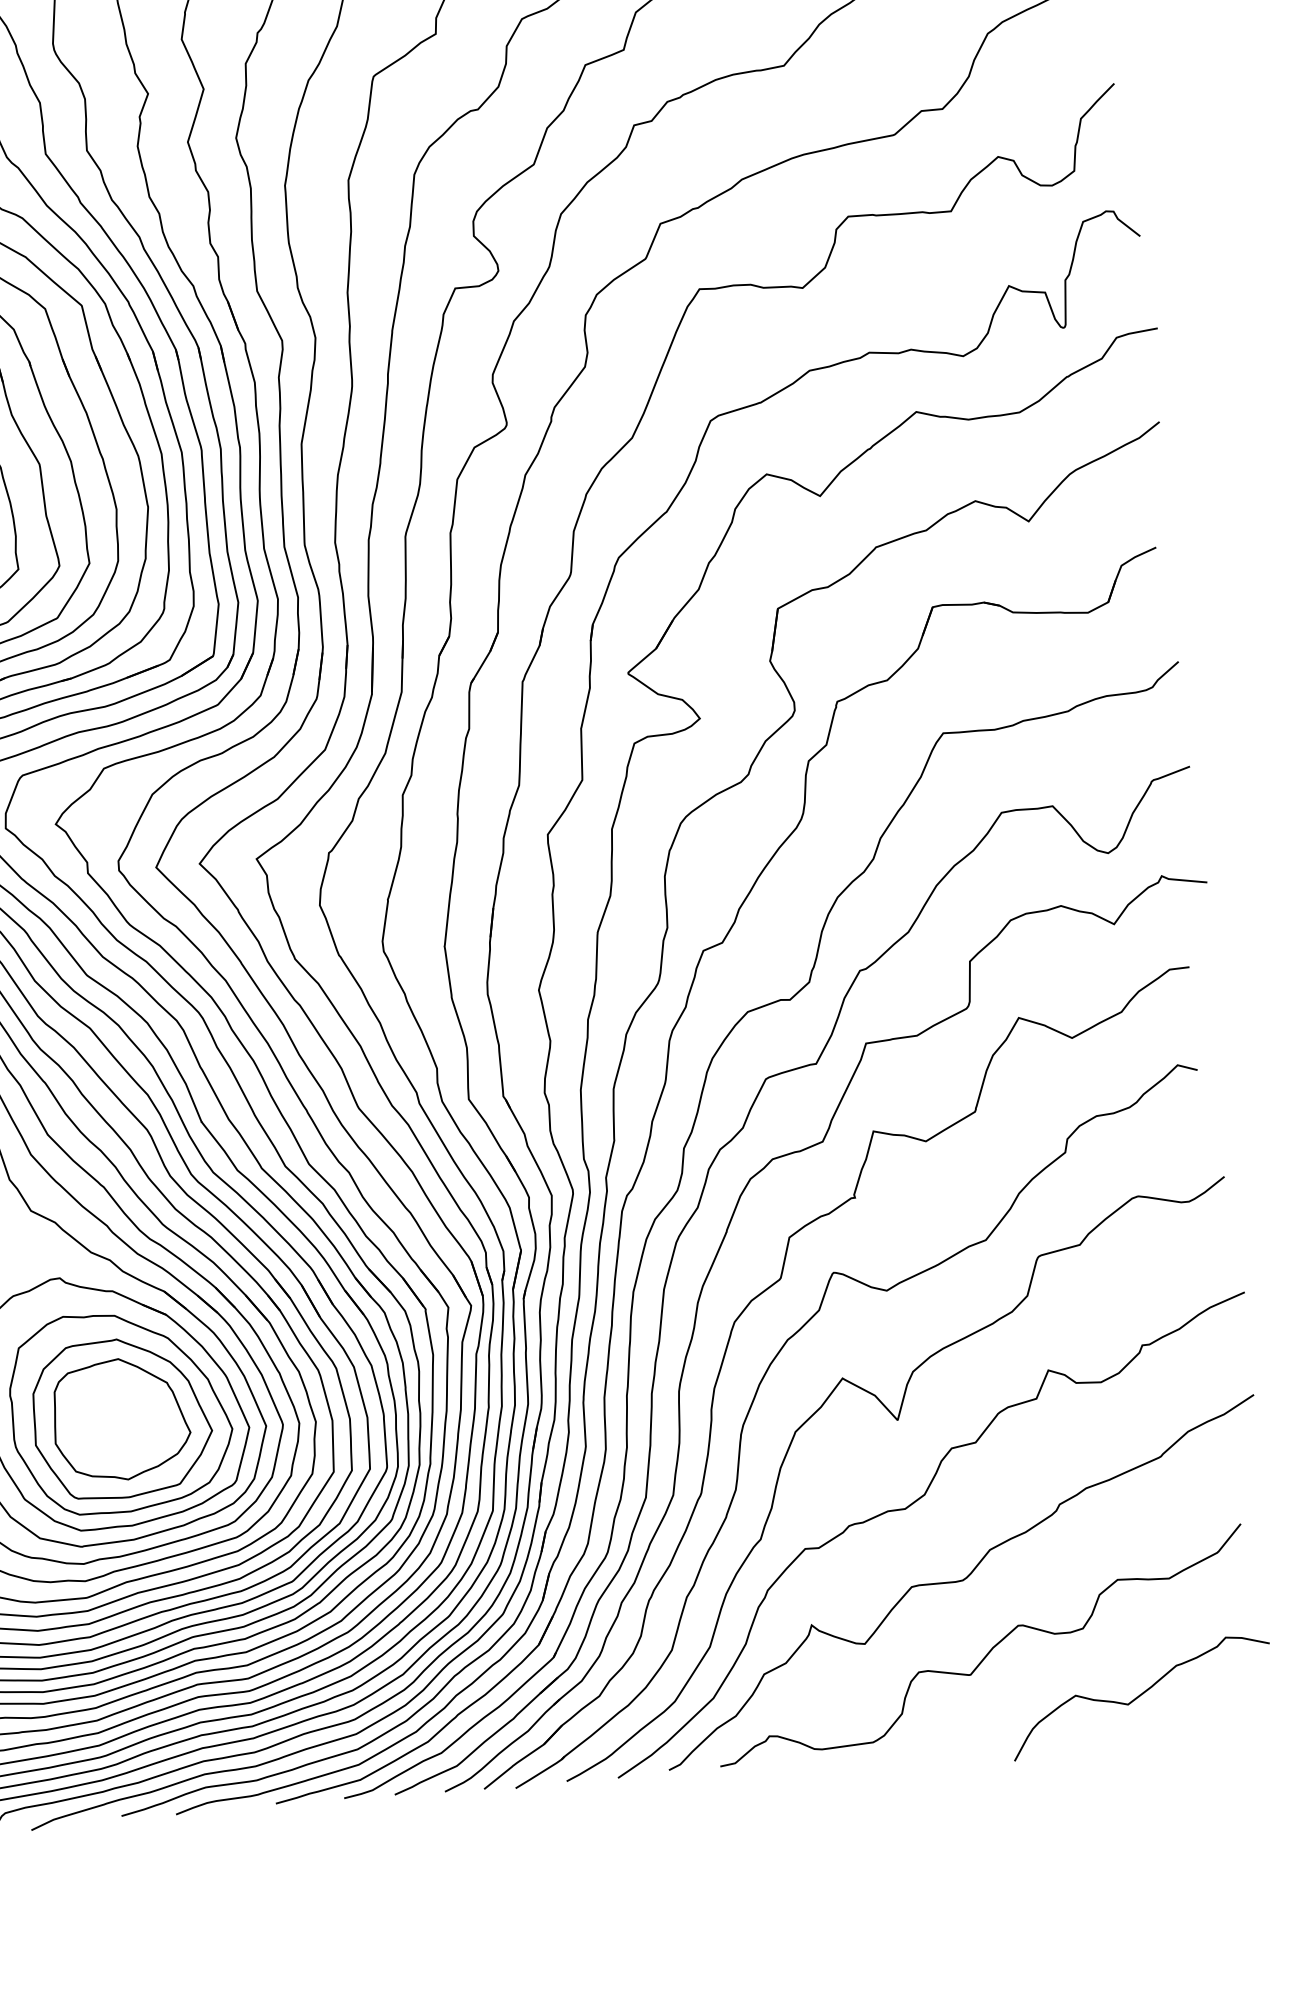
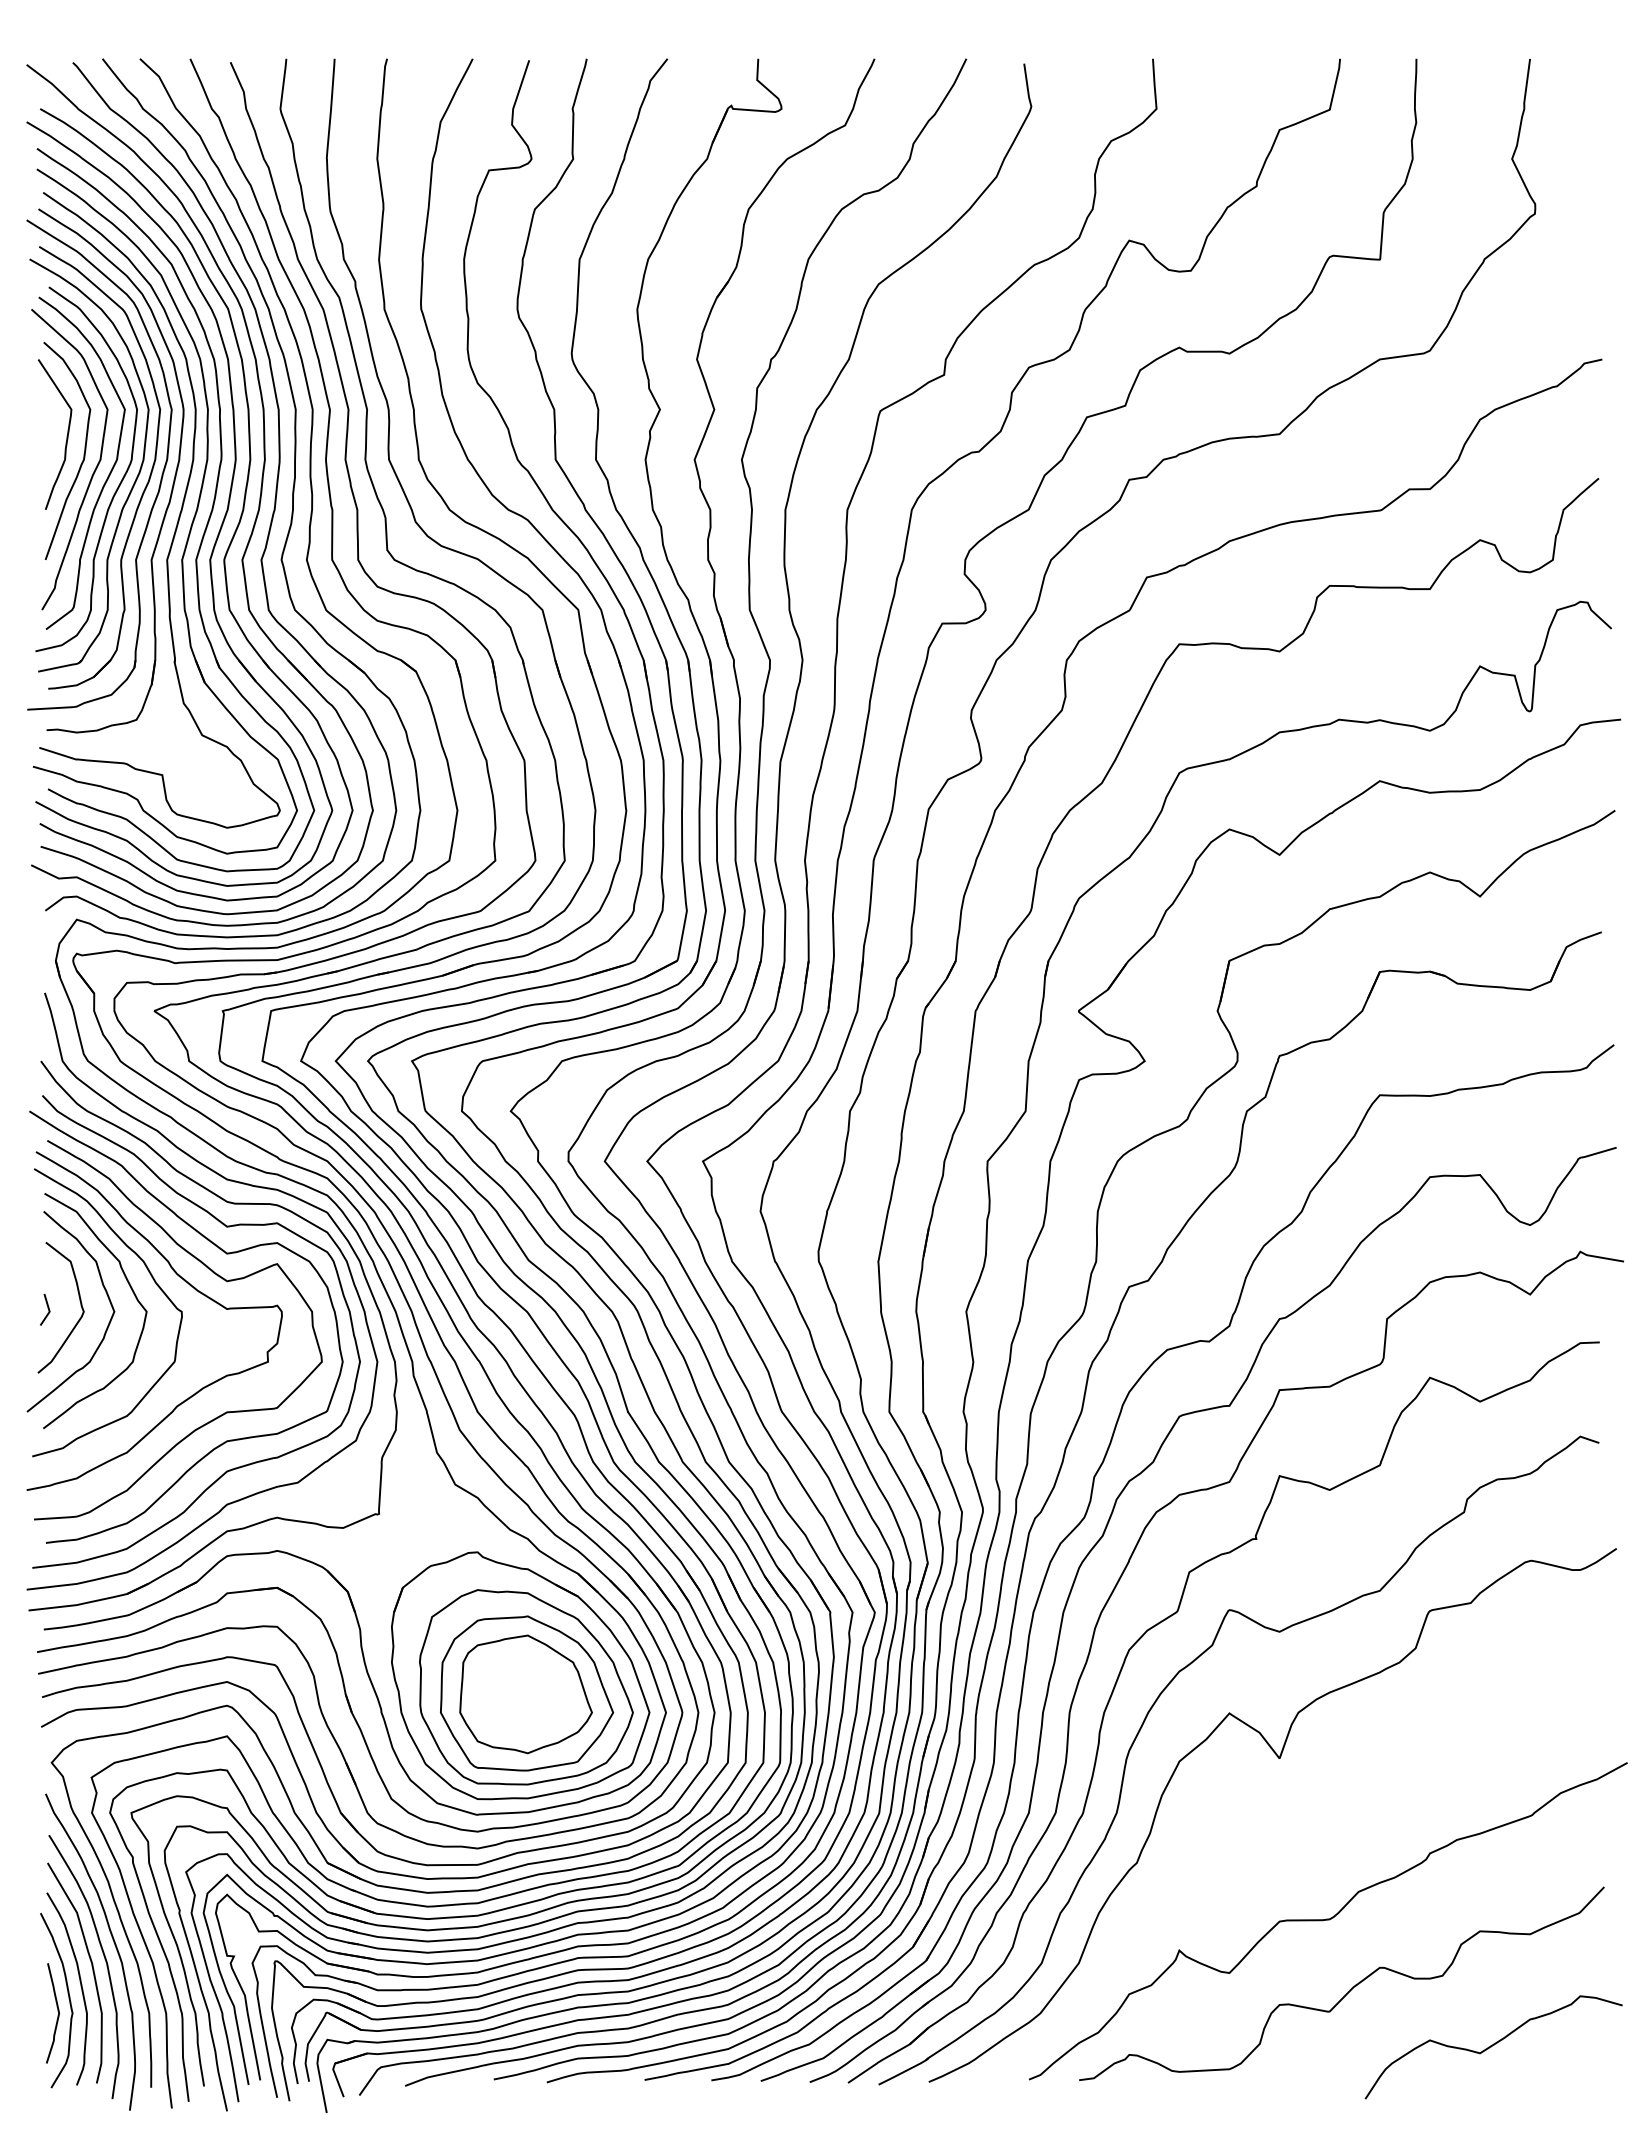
curve: (911, 1505) -> (1286, 1842), removed

